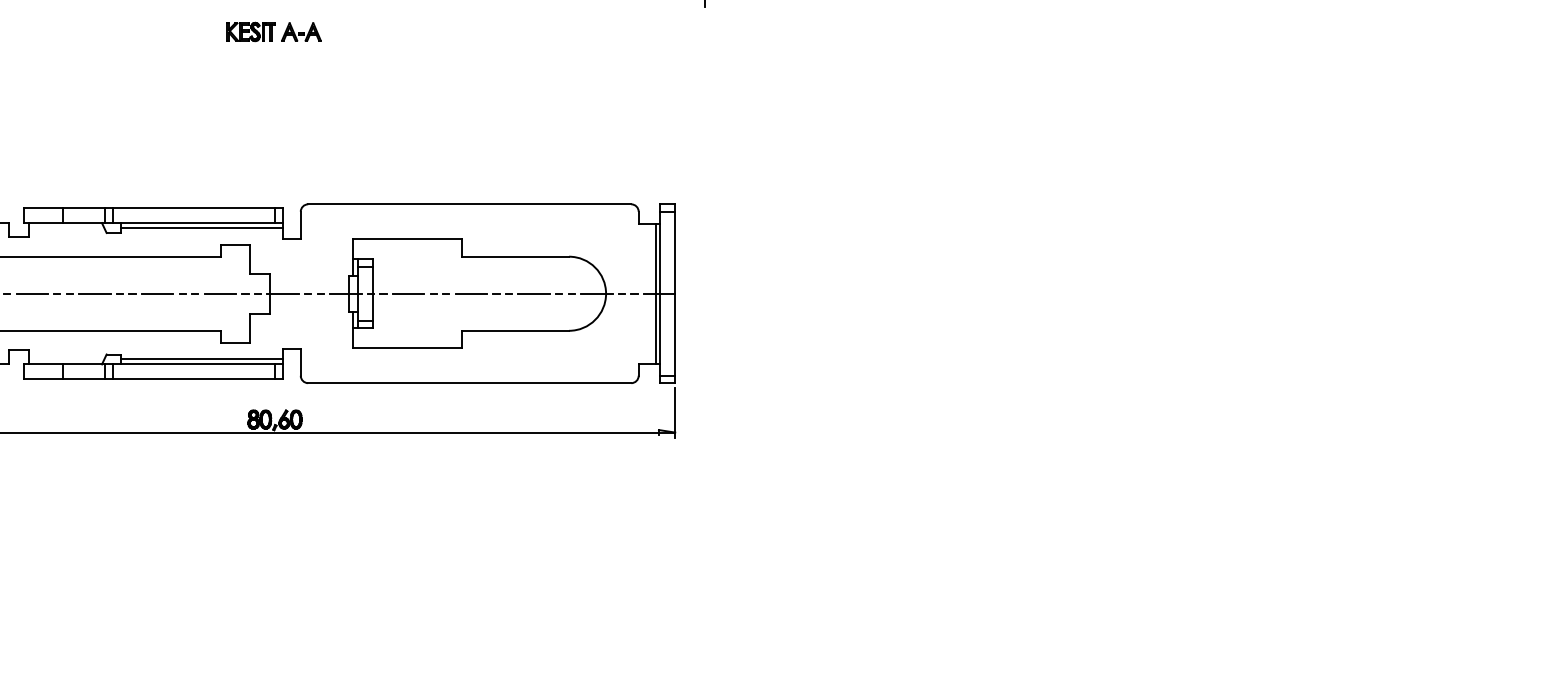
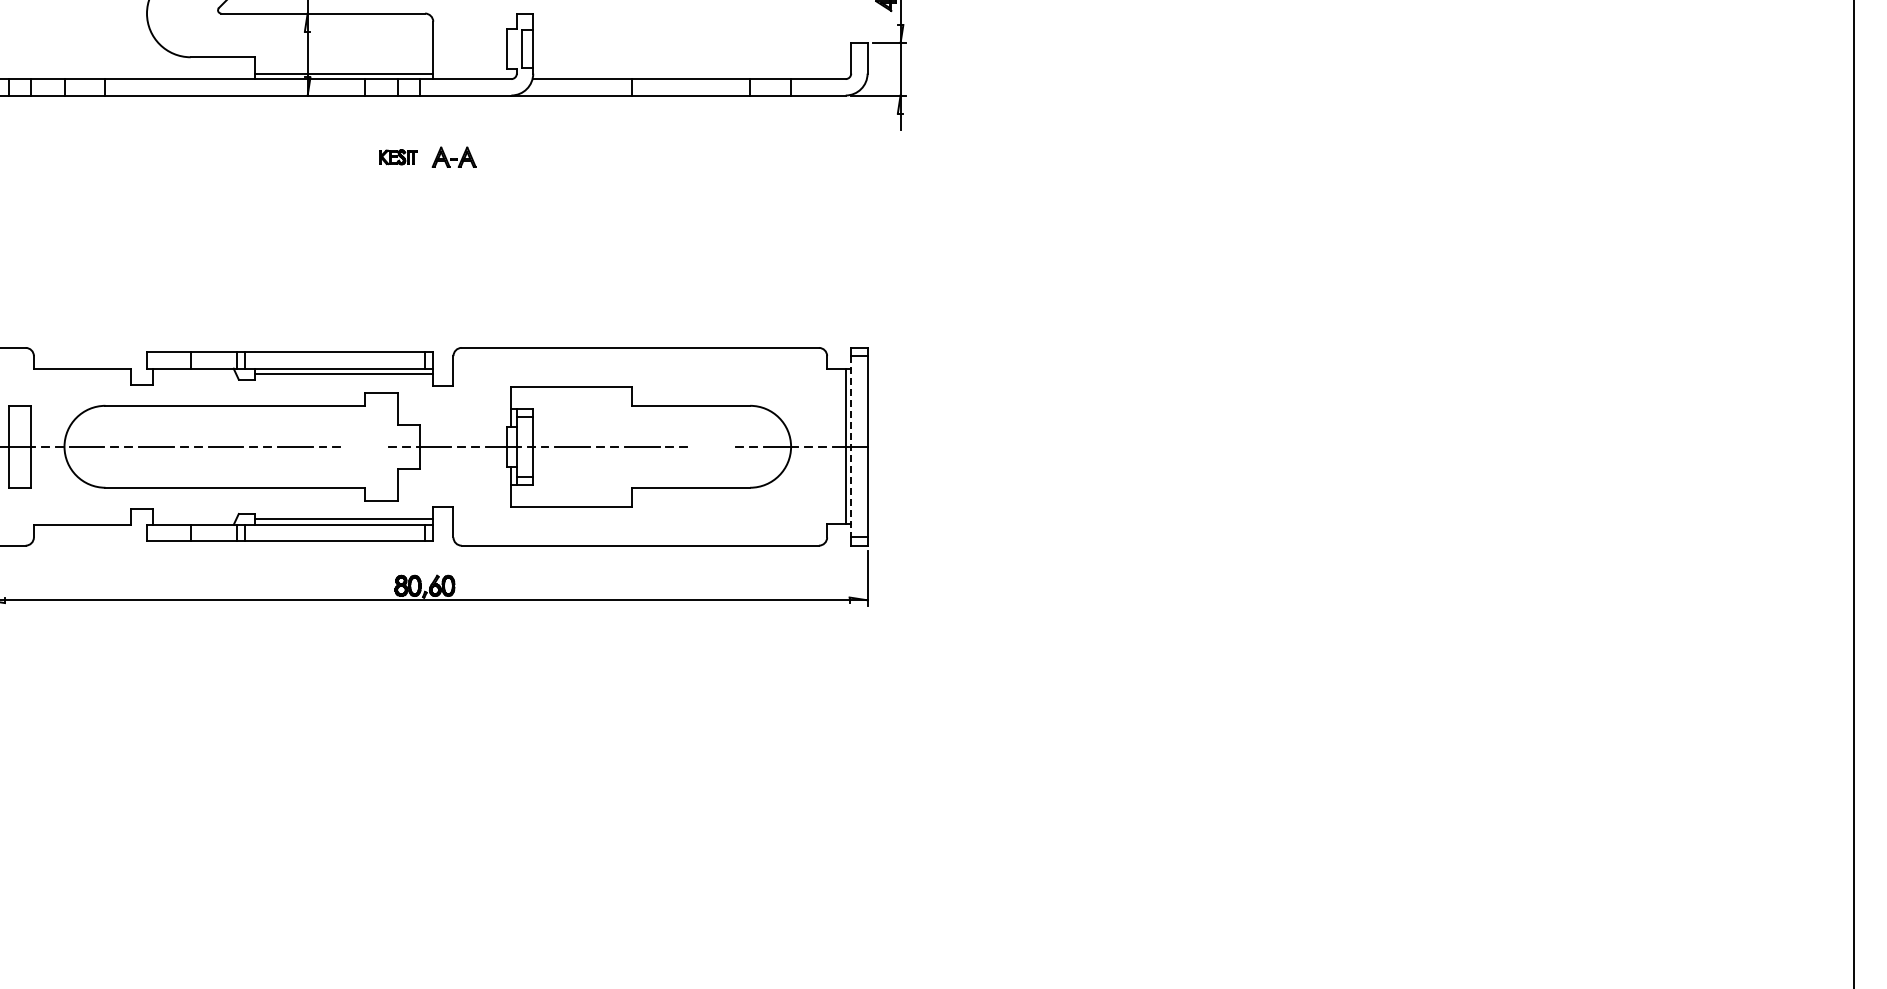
part: (251, 32) -> (398, 157), size x0.7
line: (220, 293) -> (364, 446), removed
line: (534, 293) -> (711, 446), removed
line: (660, 293) -> (851, 446), solid -> dashed

